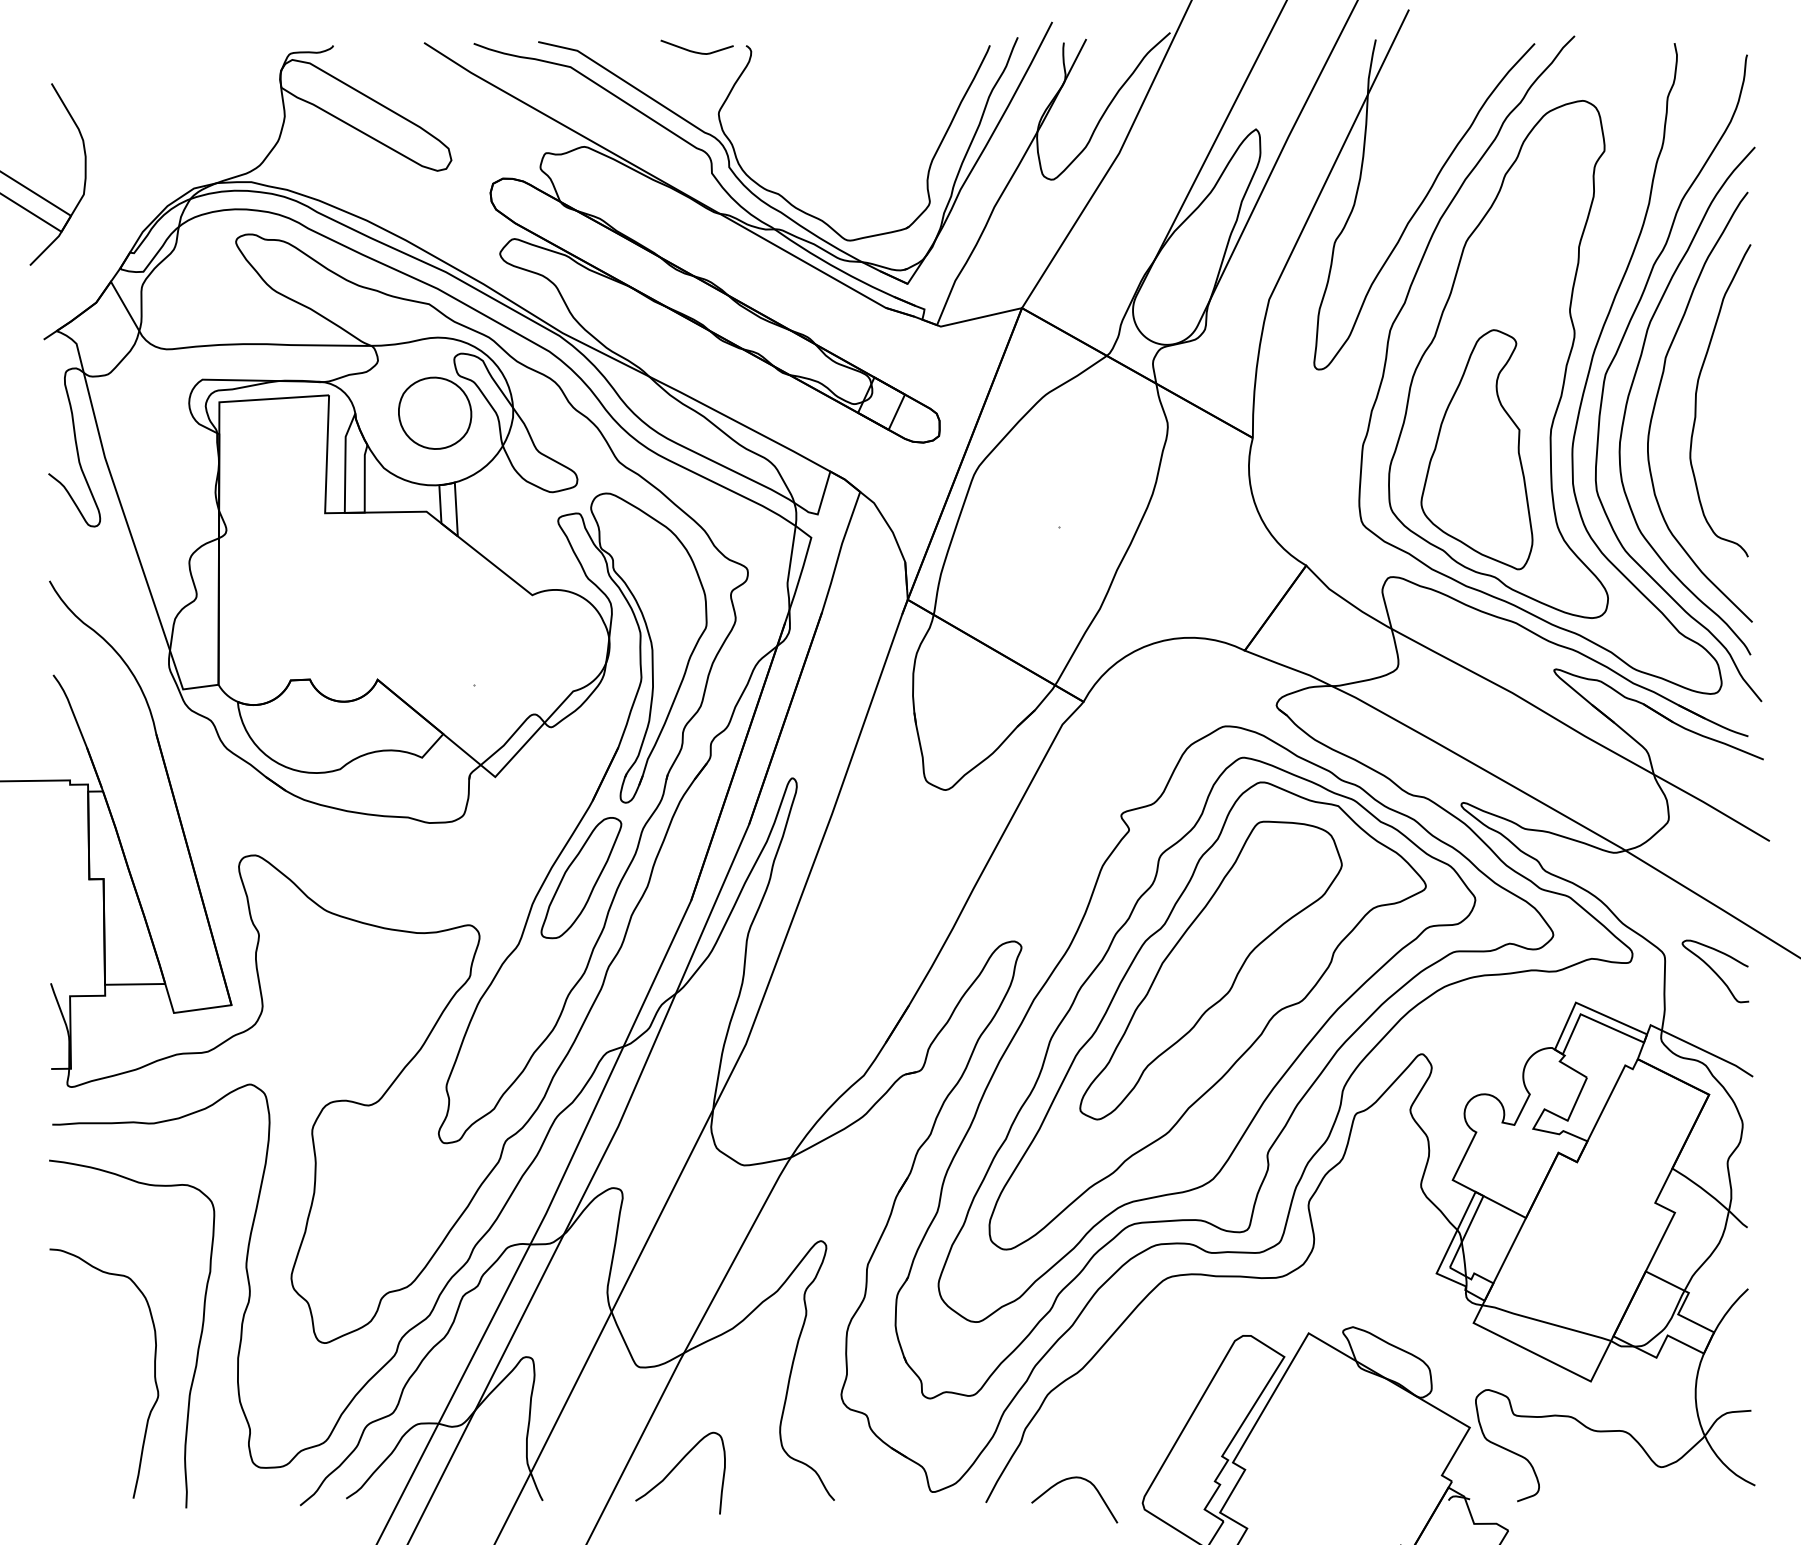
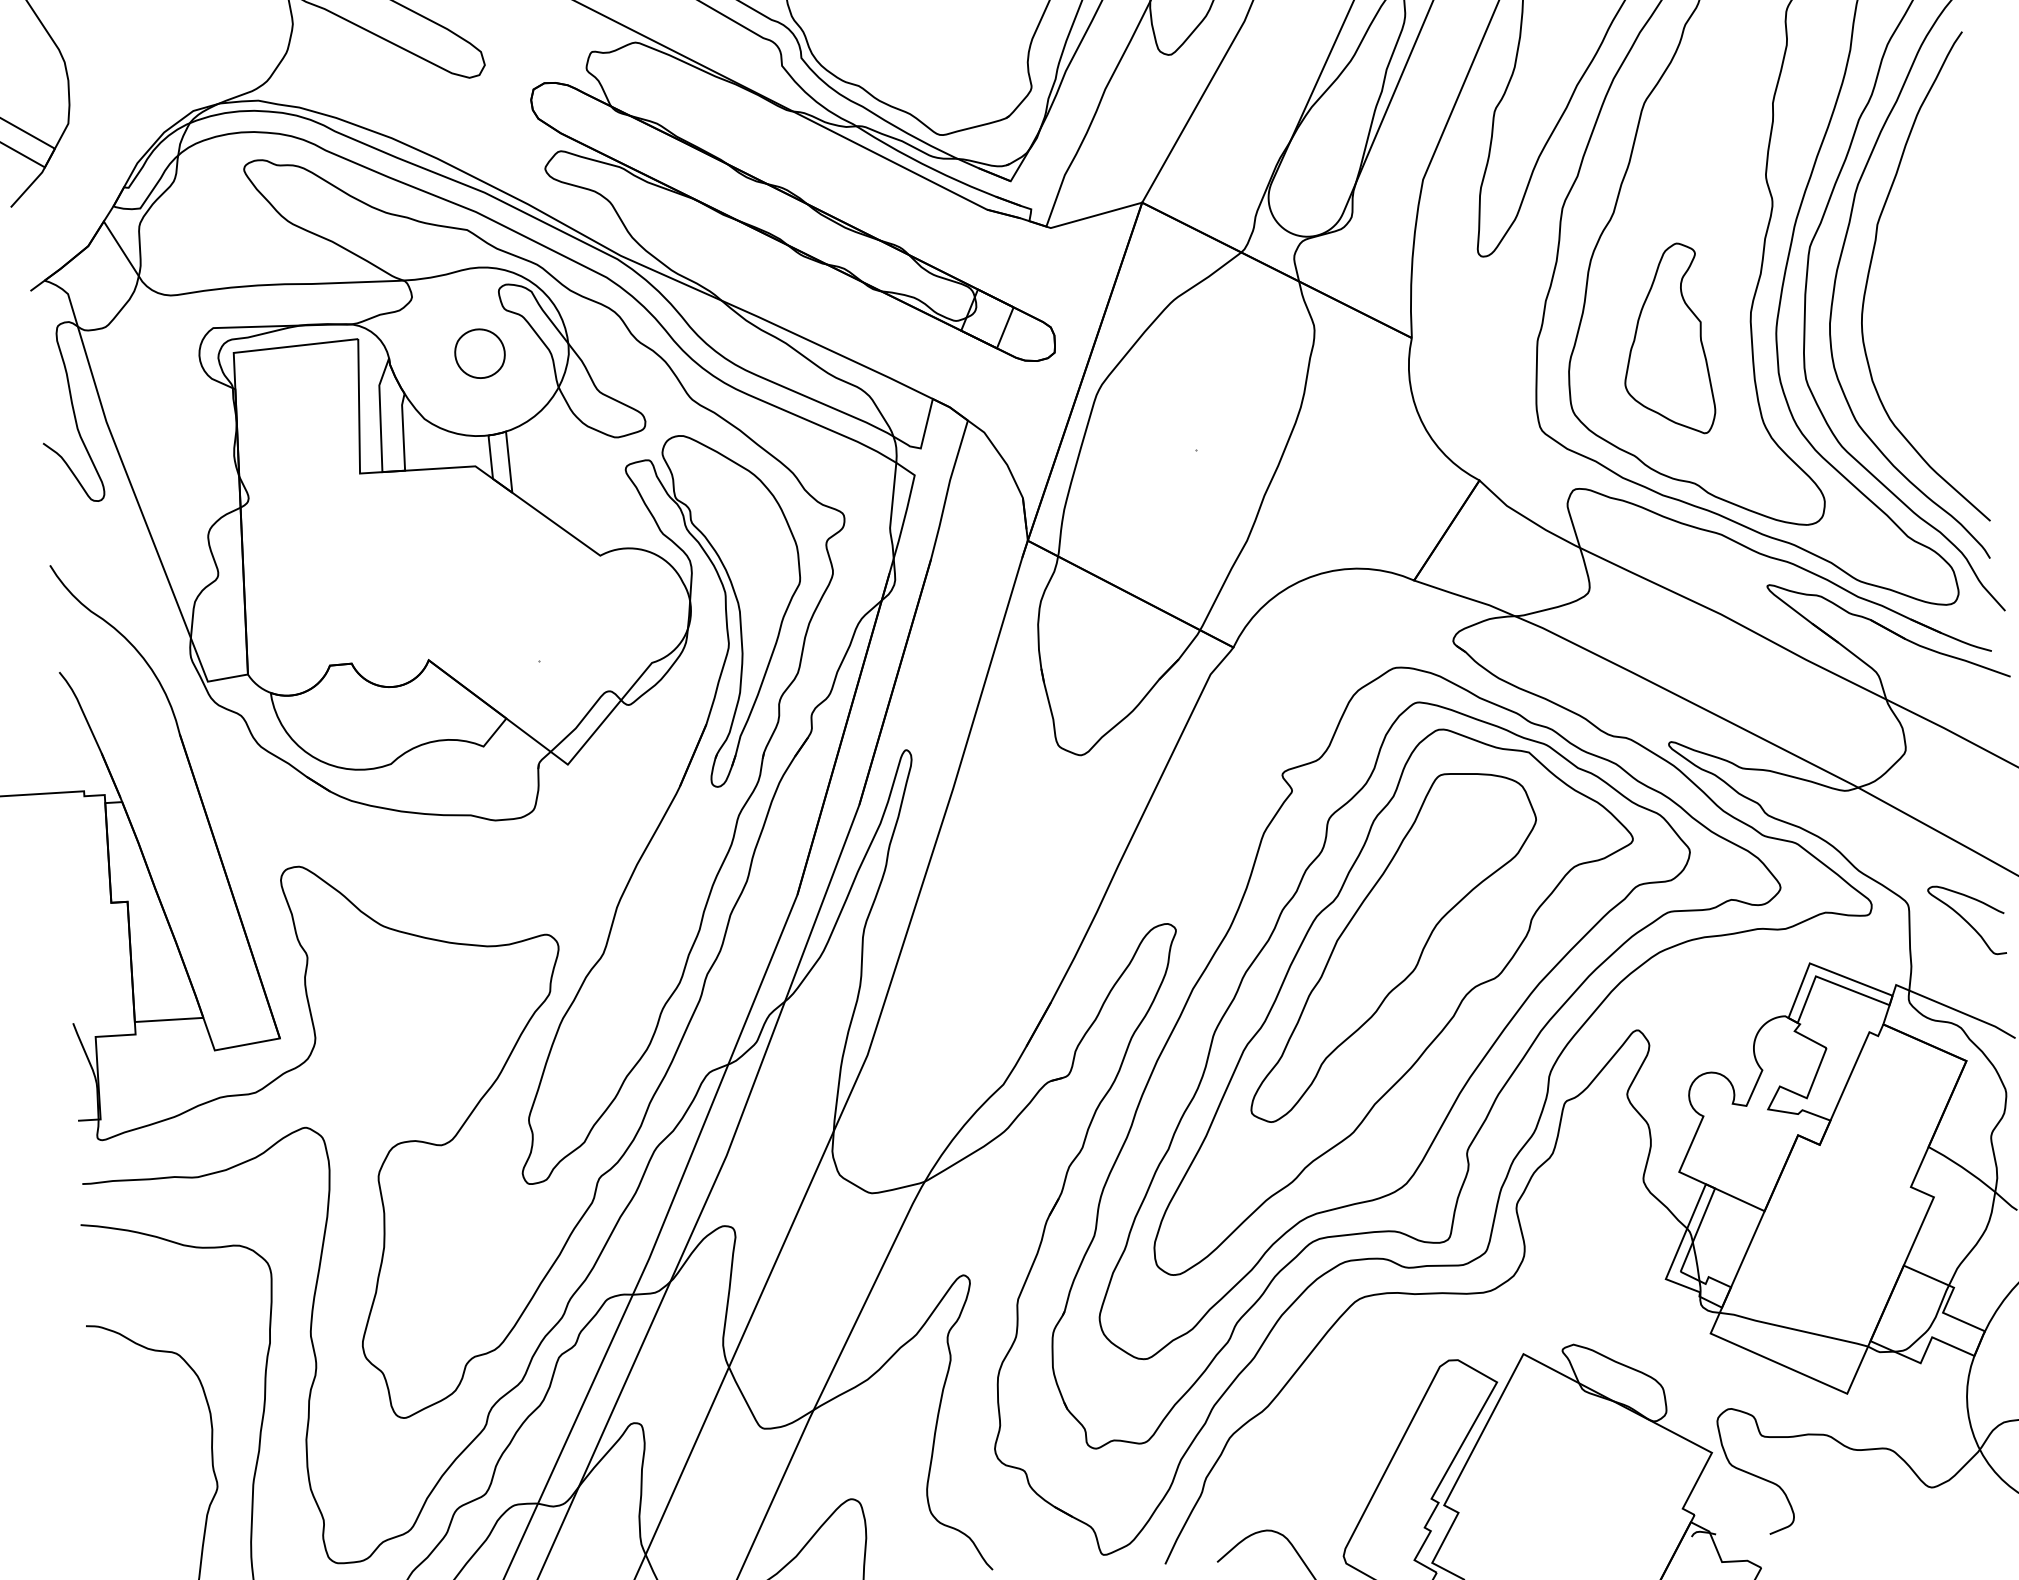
curve: (1696, 400) -> (1914, 271), removed
part: (435, 412) -> (480, 352), size x0.6
part: (1476, 449) -> (1667, 339), size x0.7
part: (581, 878) -> (671, 875), removed

